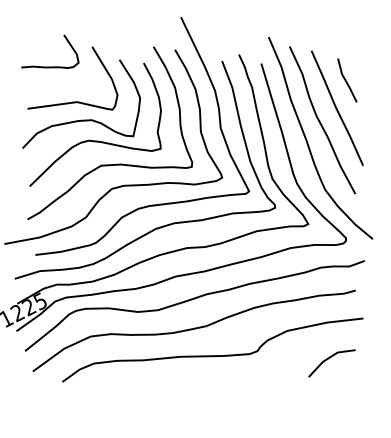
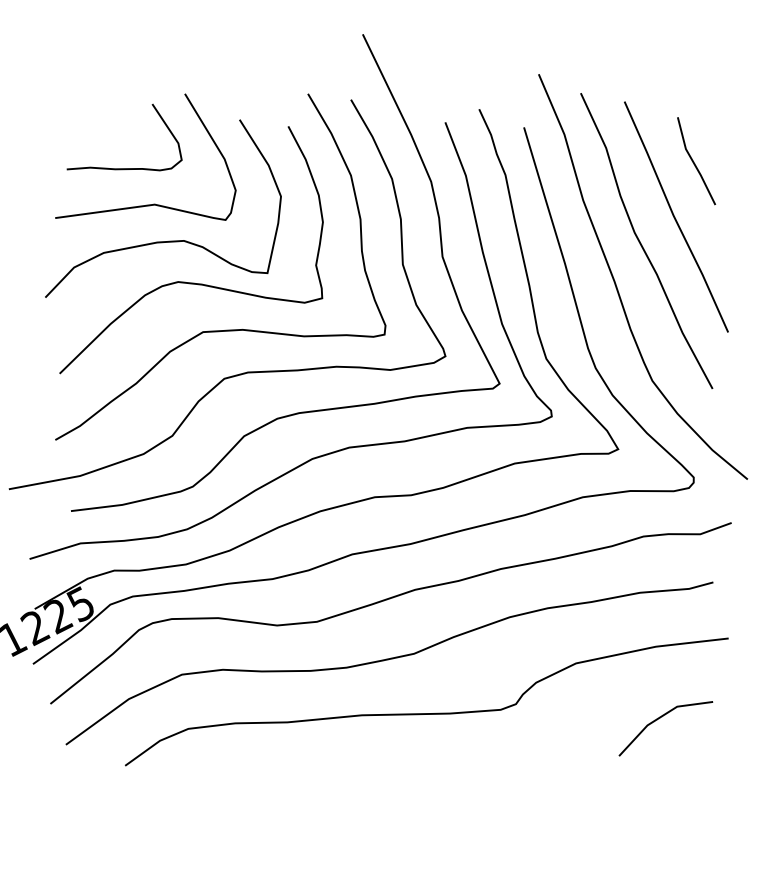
curve: (50, 66) -> (125, 167), moved

